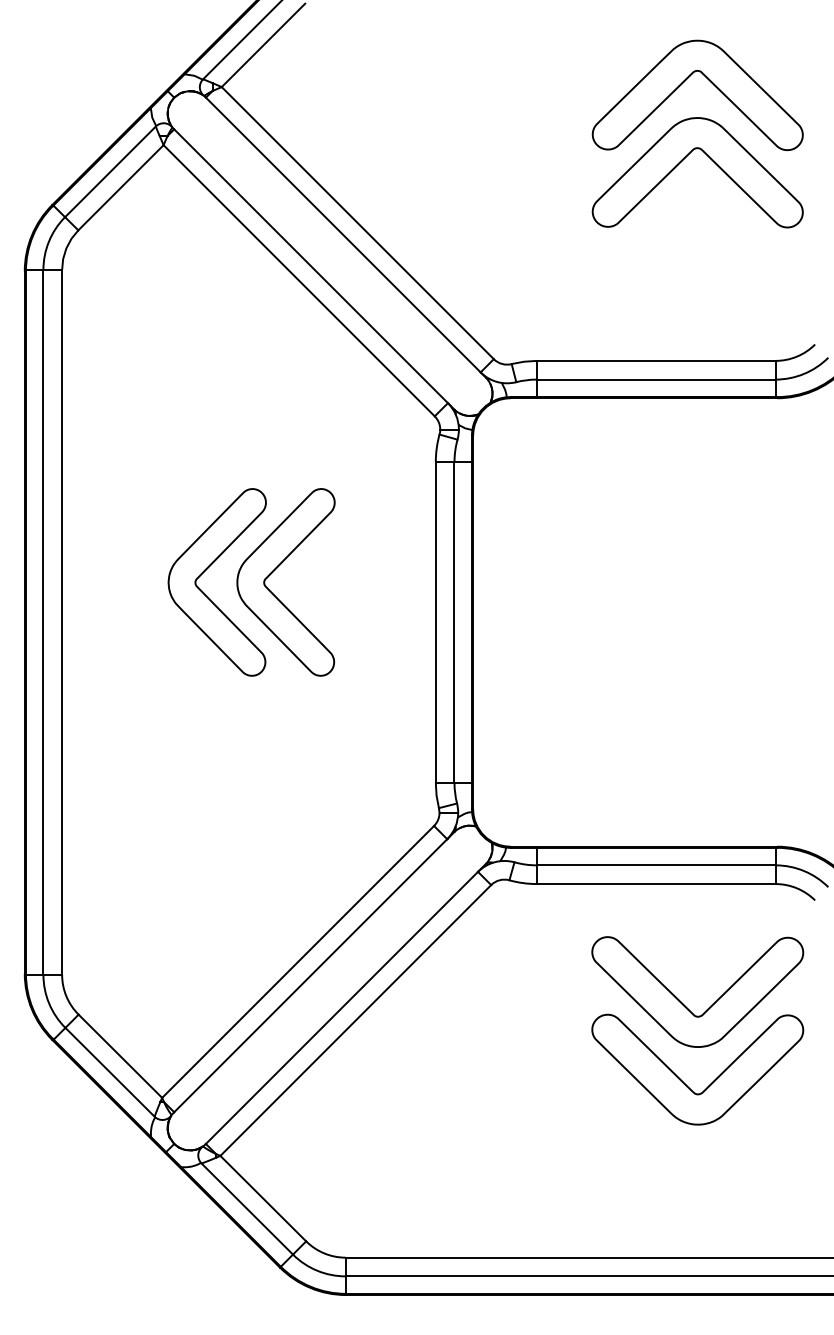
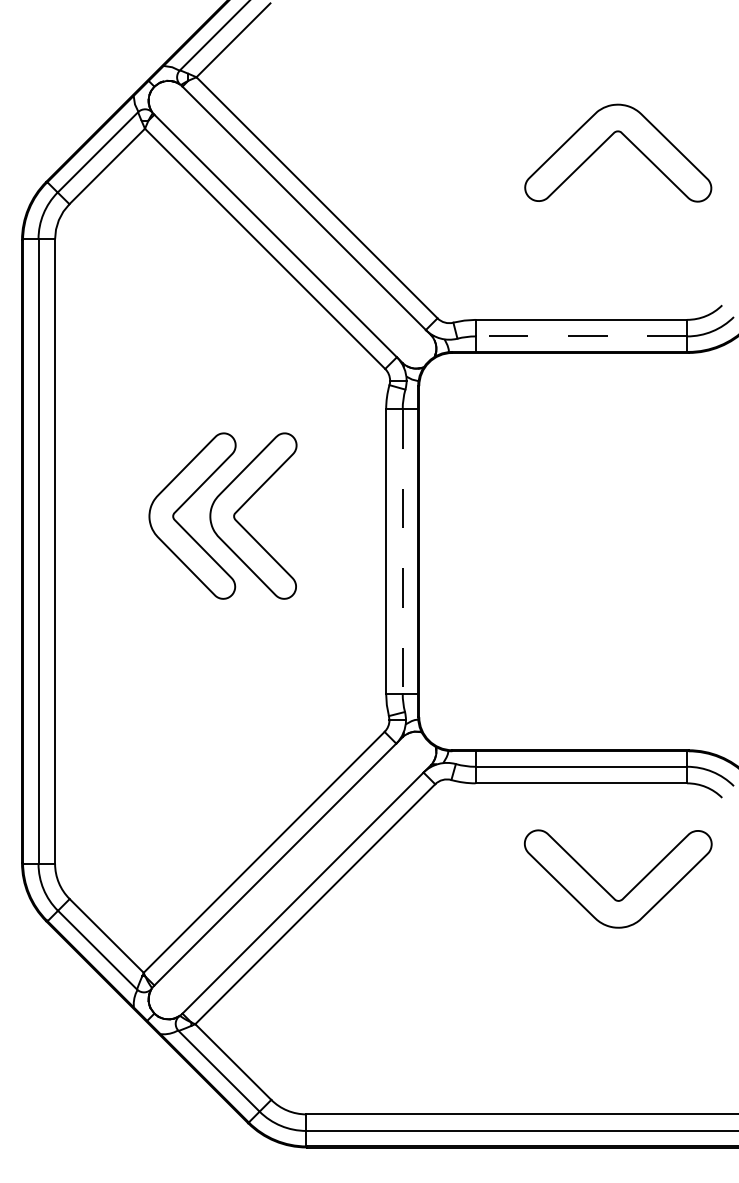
part: (710, 82) -> (629, 73), removed
line: (656, 379) -> (581, 336), solid -> dashed
line: (454, 623) -> (402, 552), solid -> dashed
part: (684, 1081) -> (606, 958), removed

